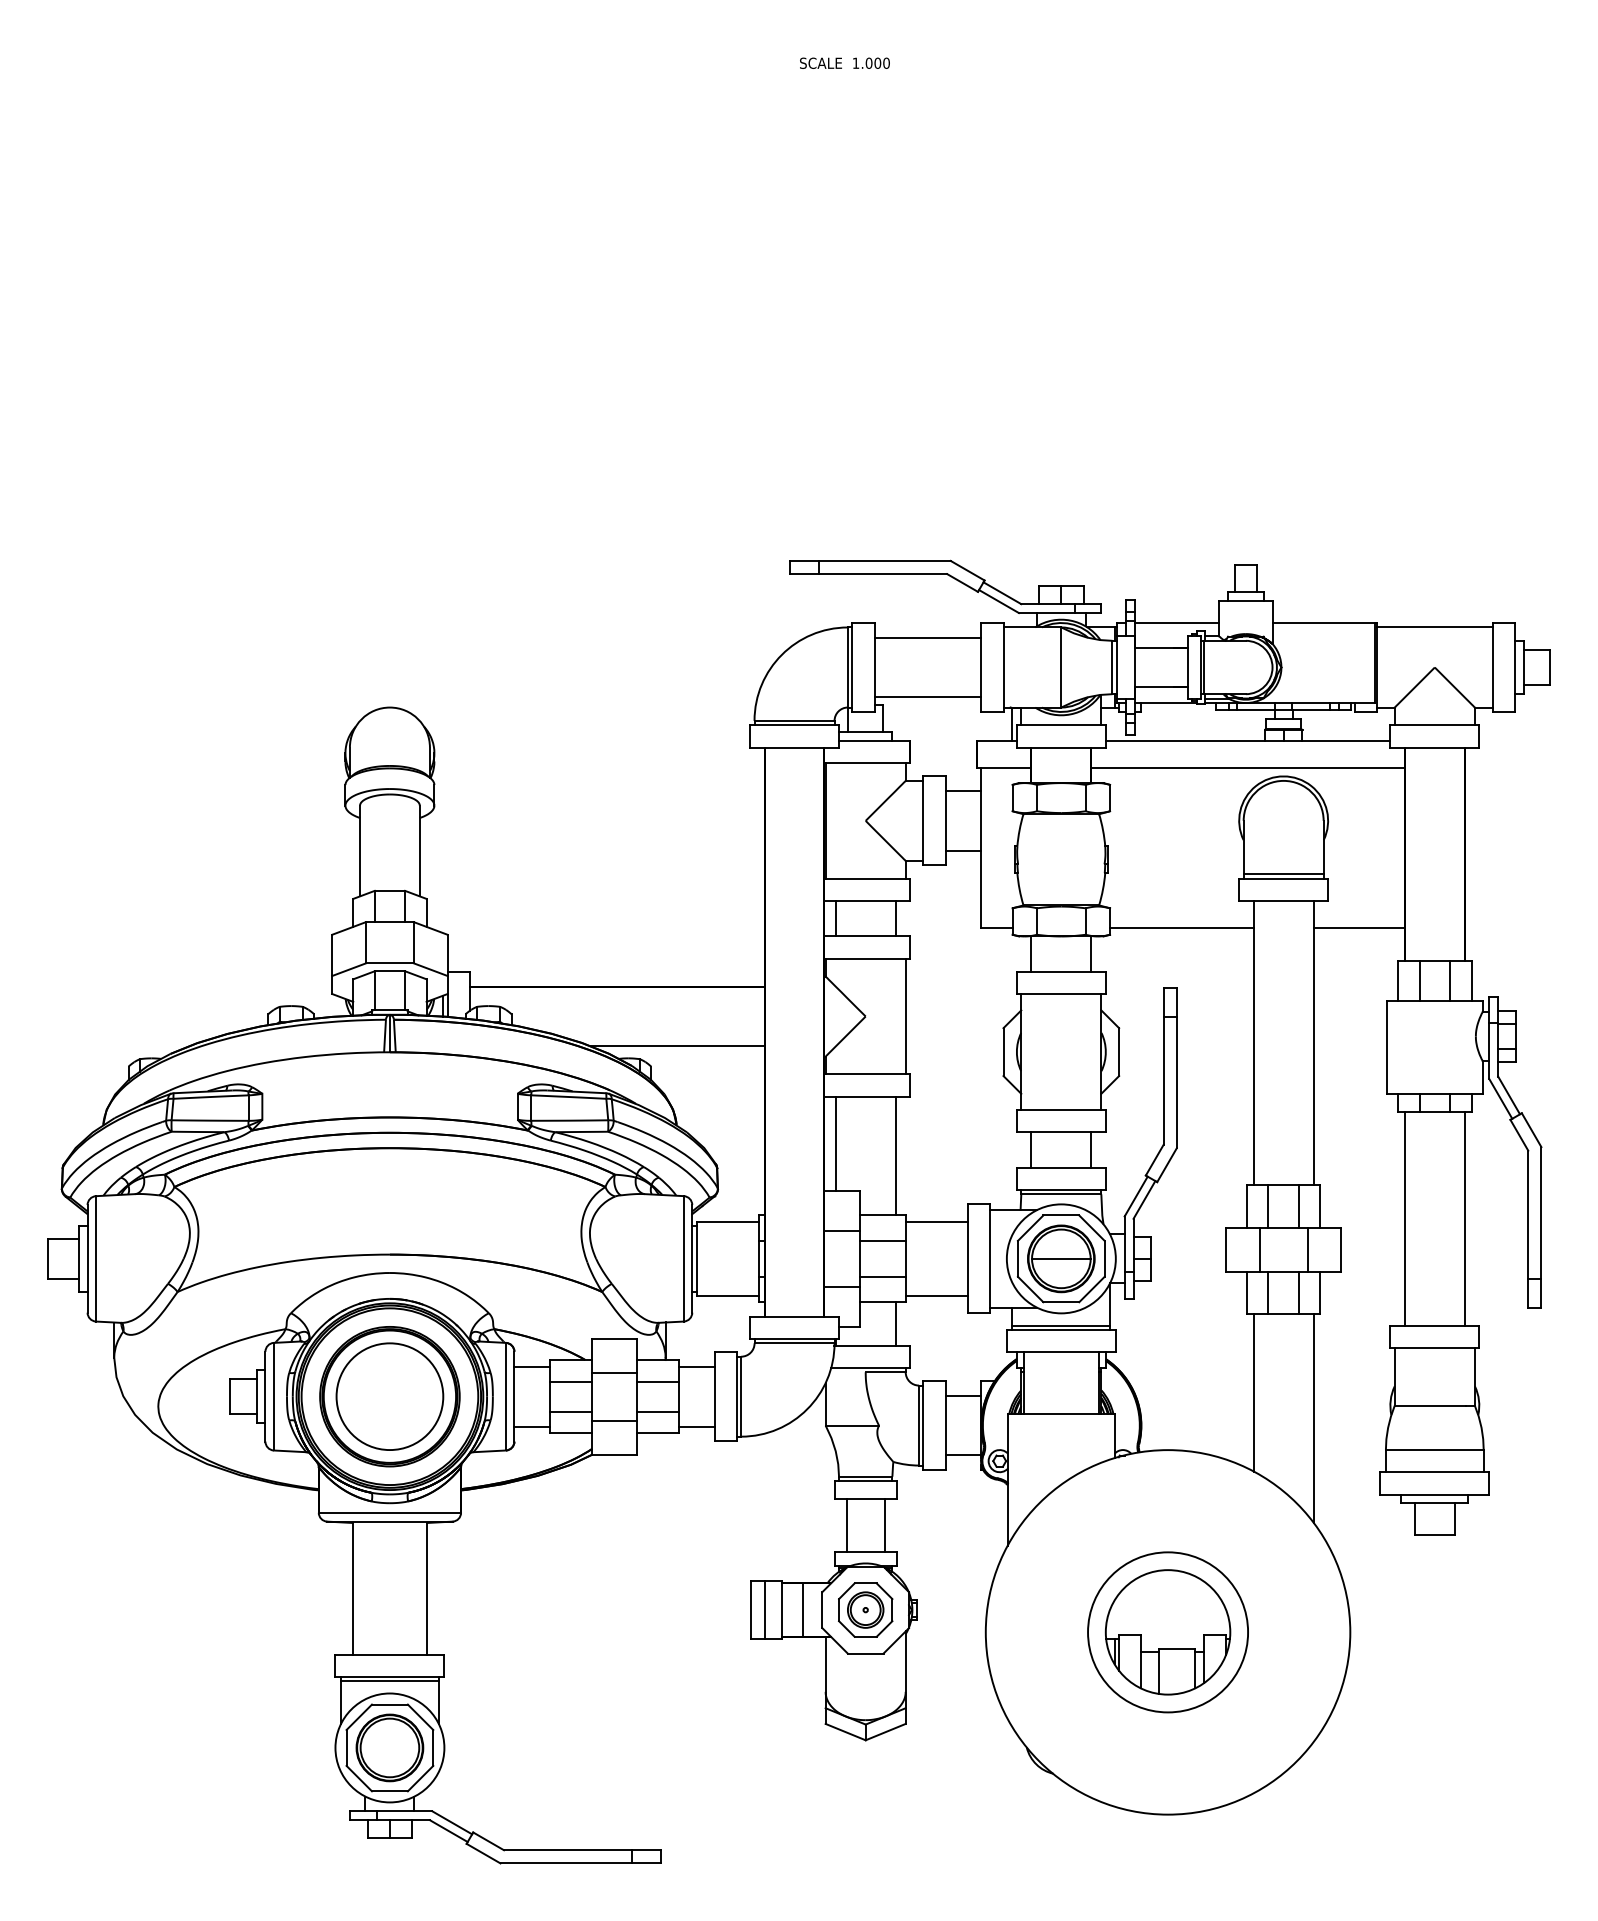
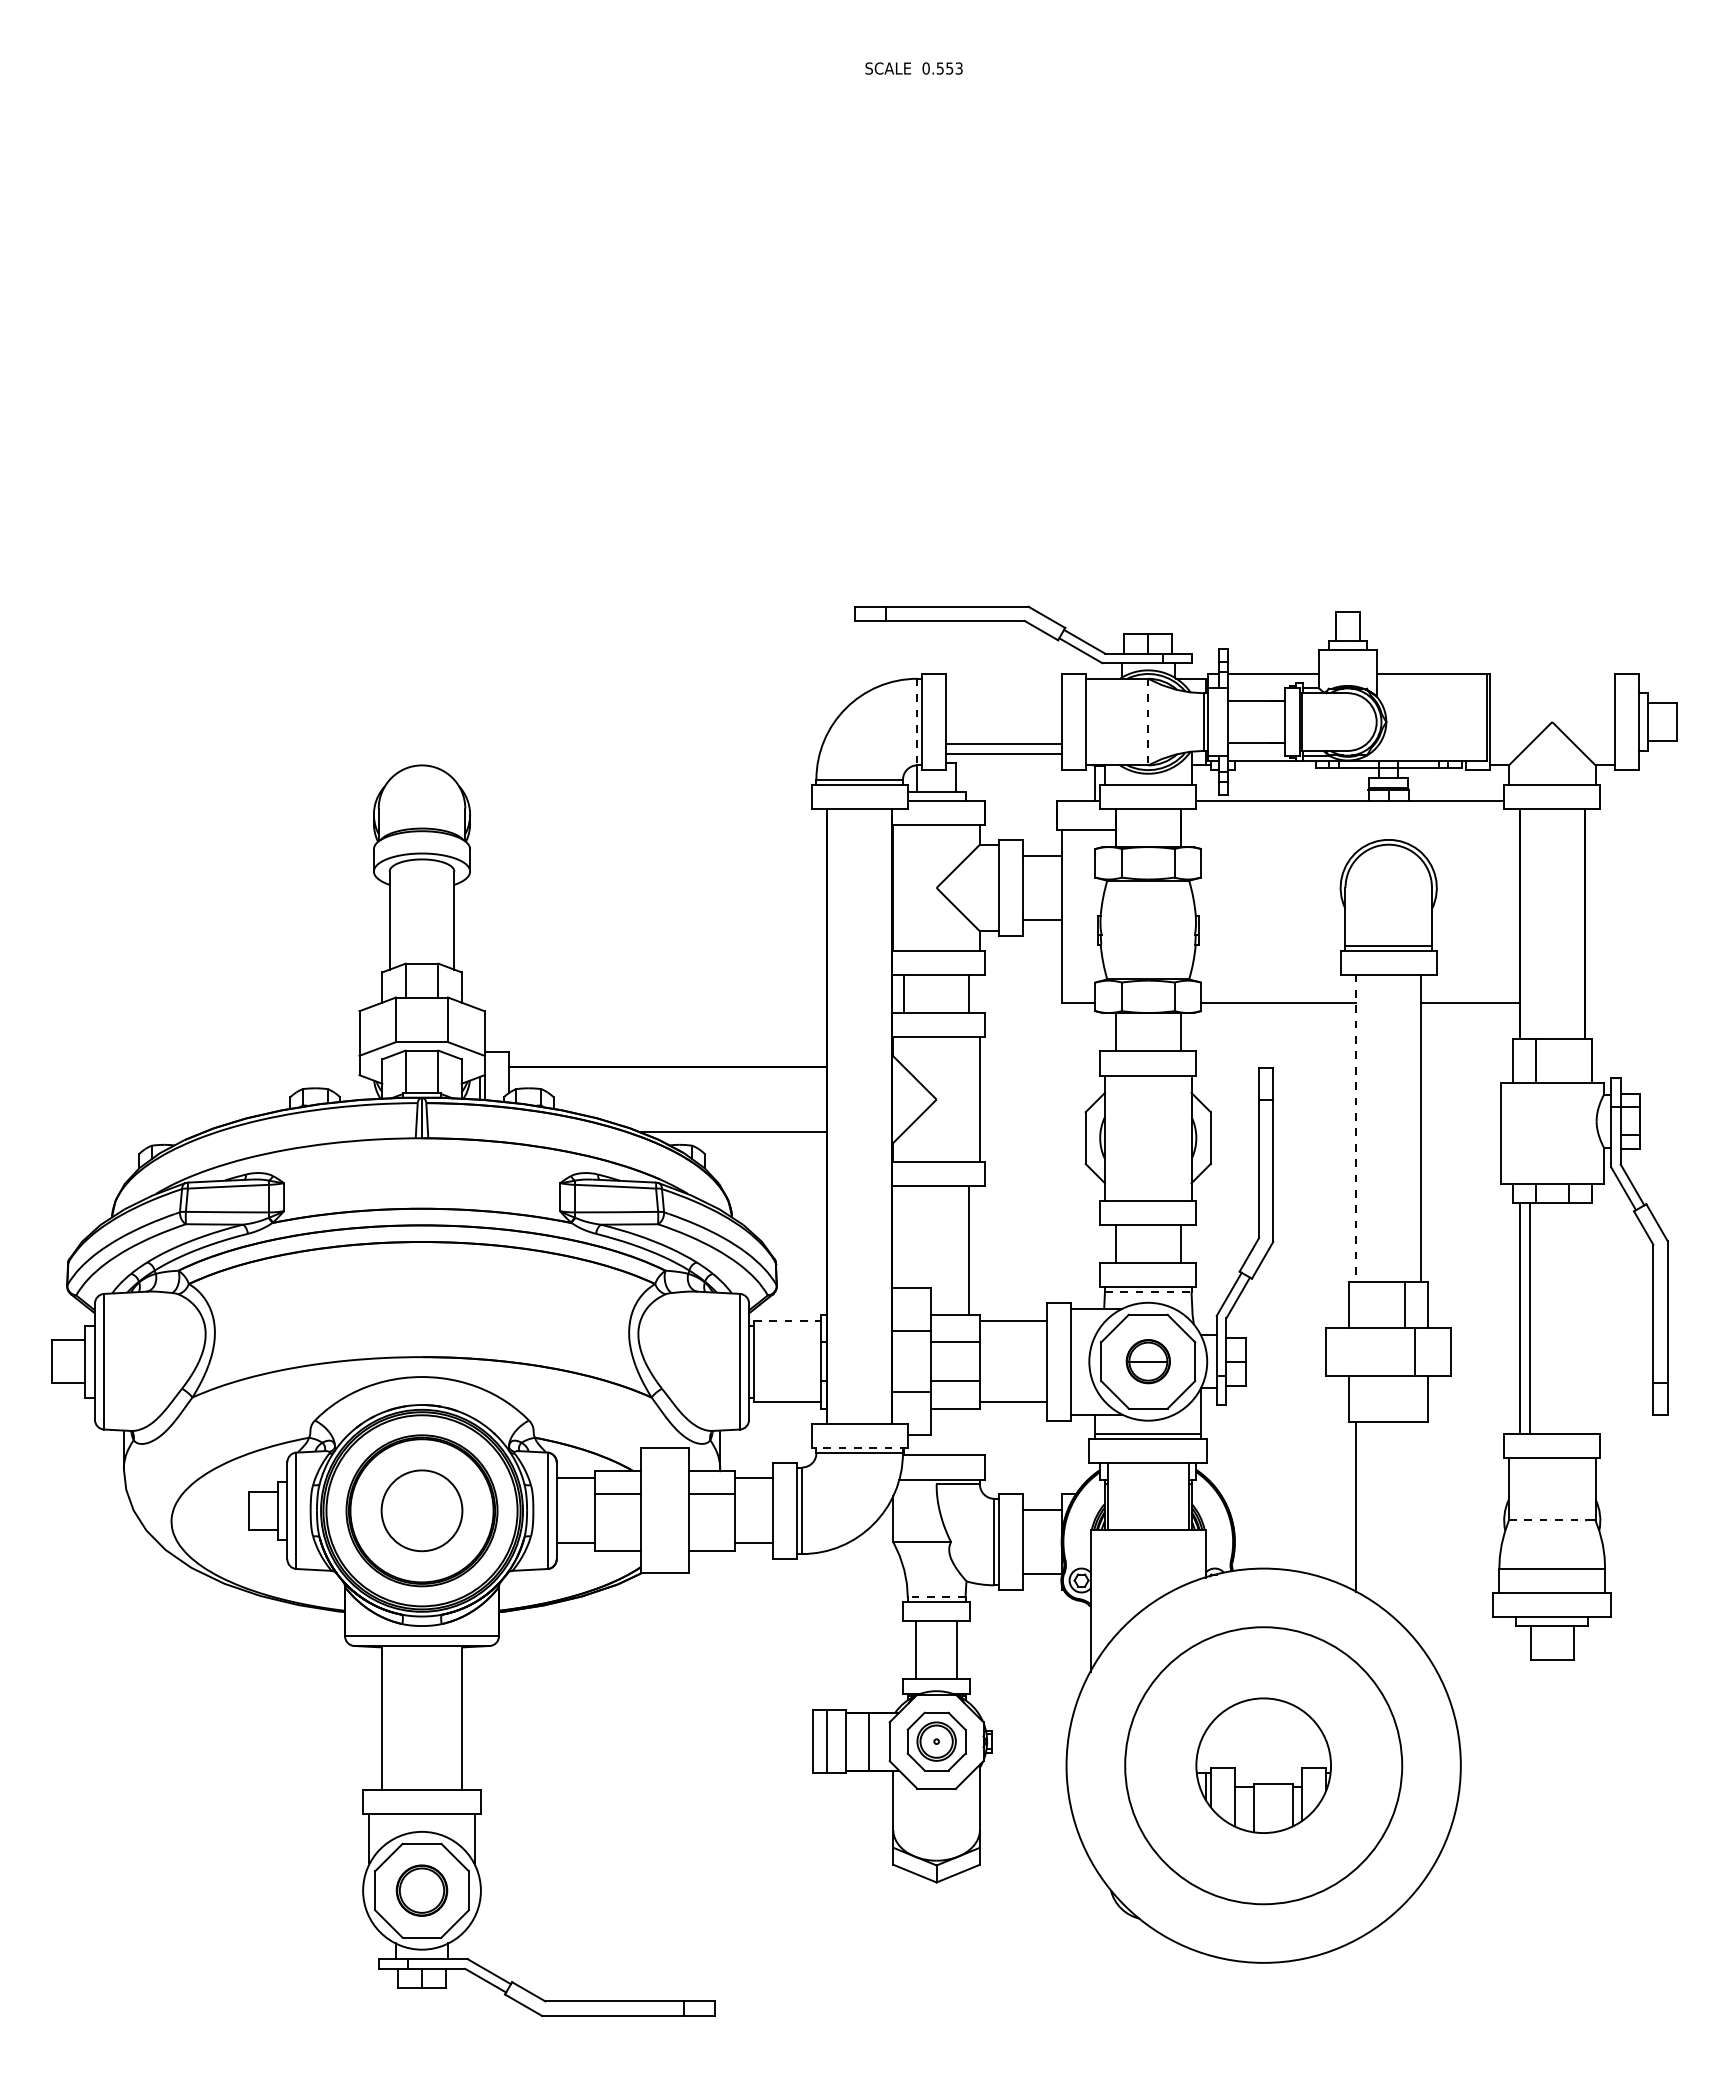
text: (871, 63) -> (942, 68), 1.000 -> 0.553
line: (1434, 627) -> (1551, 678), removed
line: (927, 637) -> (1003, 743), moved
line: (847, 667) -> (917, 722), solid -> dashed
line: (1061, 667) -> (1148, 722), solid -> dashed
line: (1247, 767) -> (1349, 830), removed
line: (1449, 980) -> (1568, 1060), removed
line: (1253, 1043) -> (1356, 1128), solid -> dashed
line: (835, 1144) -> (904, 1237), removed
line: (1061, 1193) -> (1148, 1291), solid -> dashed
line: (1268, 1206) -> (1372, 1305), removed
line: (1464, 1218) -> (1529, 1318), moved
line: (727, 1221) -> (787, 1321), solid -> dashed
line: (1259, 1250) -> (1362, 1352), removed
part: (1061, 1258) -> (1148, 1361), size x0.6
line: (1268, 1292) -> (1372, 1398), removed
line: (1299, 1292) -> (1405, 1398), removed
line: (895, 1323) -> (968, 1431), removed
line: (794, 1339) -> (859, 1448), solid -> dashed
line: (614, 1372) -> (664, 1484), removed
circle: (389, 1396) -> (421, 1510), size x0.7
line: (1430, 1405) -> (1547, 1520), solid -> dashed
line: (570, 1412) -> (617, 1527), removed
line: (657, 1412) -> (711, 1527), removed
line: (1313, 1418) -> (1421, 1534), removed
line: (614, 1420) -> (664, 1536), removed
line: (865, 1476) -> (936, 1597), solid -> dashed
circle: (1167, 1632) -> (1263, 1765), size x1.6
line: (389, 1681) -> (421, 1818), removed
part: (389, 1747) -> (421, 1890), size x0.7

